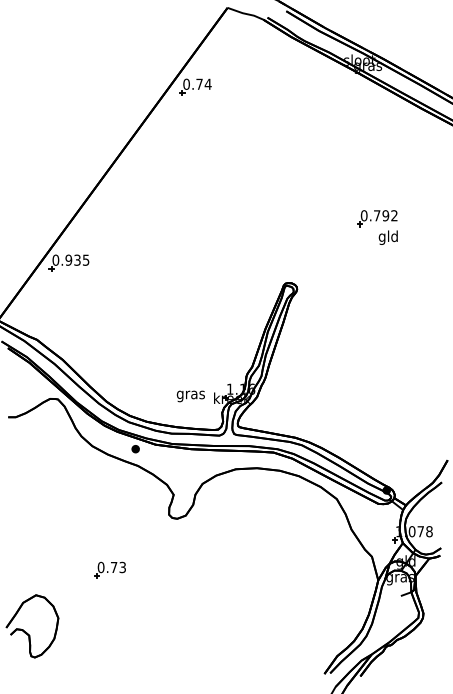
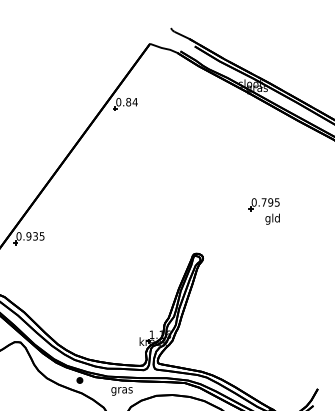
text: (199, 83) -> (128, 101), 0.74 -> 0.84
text: (394, 215) -> (277, 202), 0.792 -> 0.795
text: (190, 396) -> (121, 391), moved

